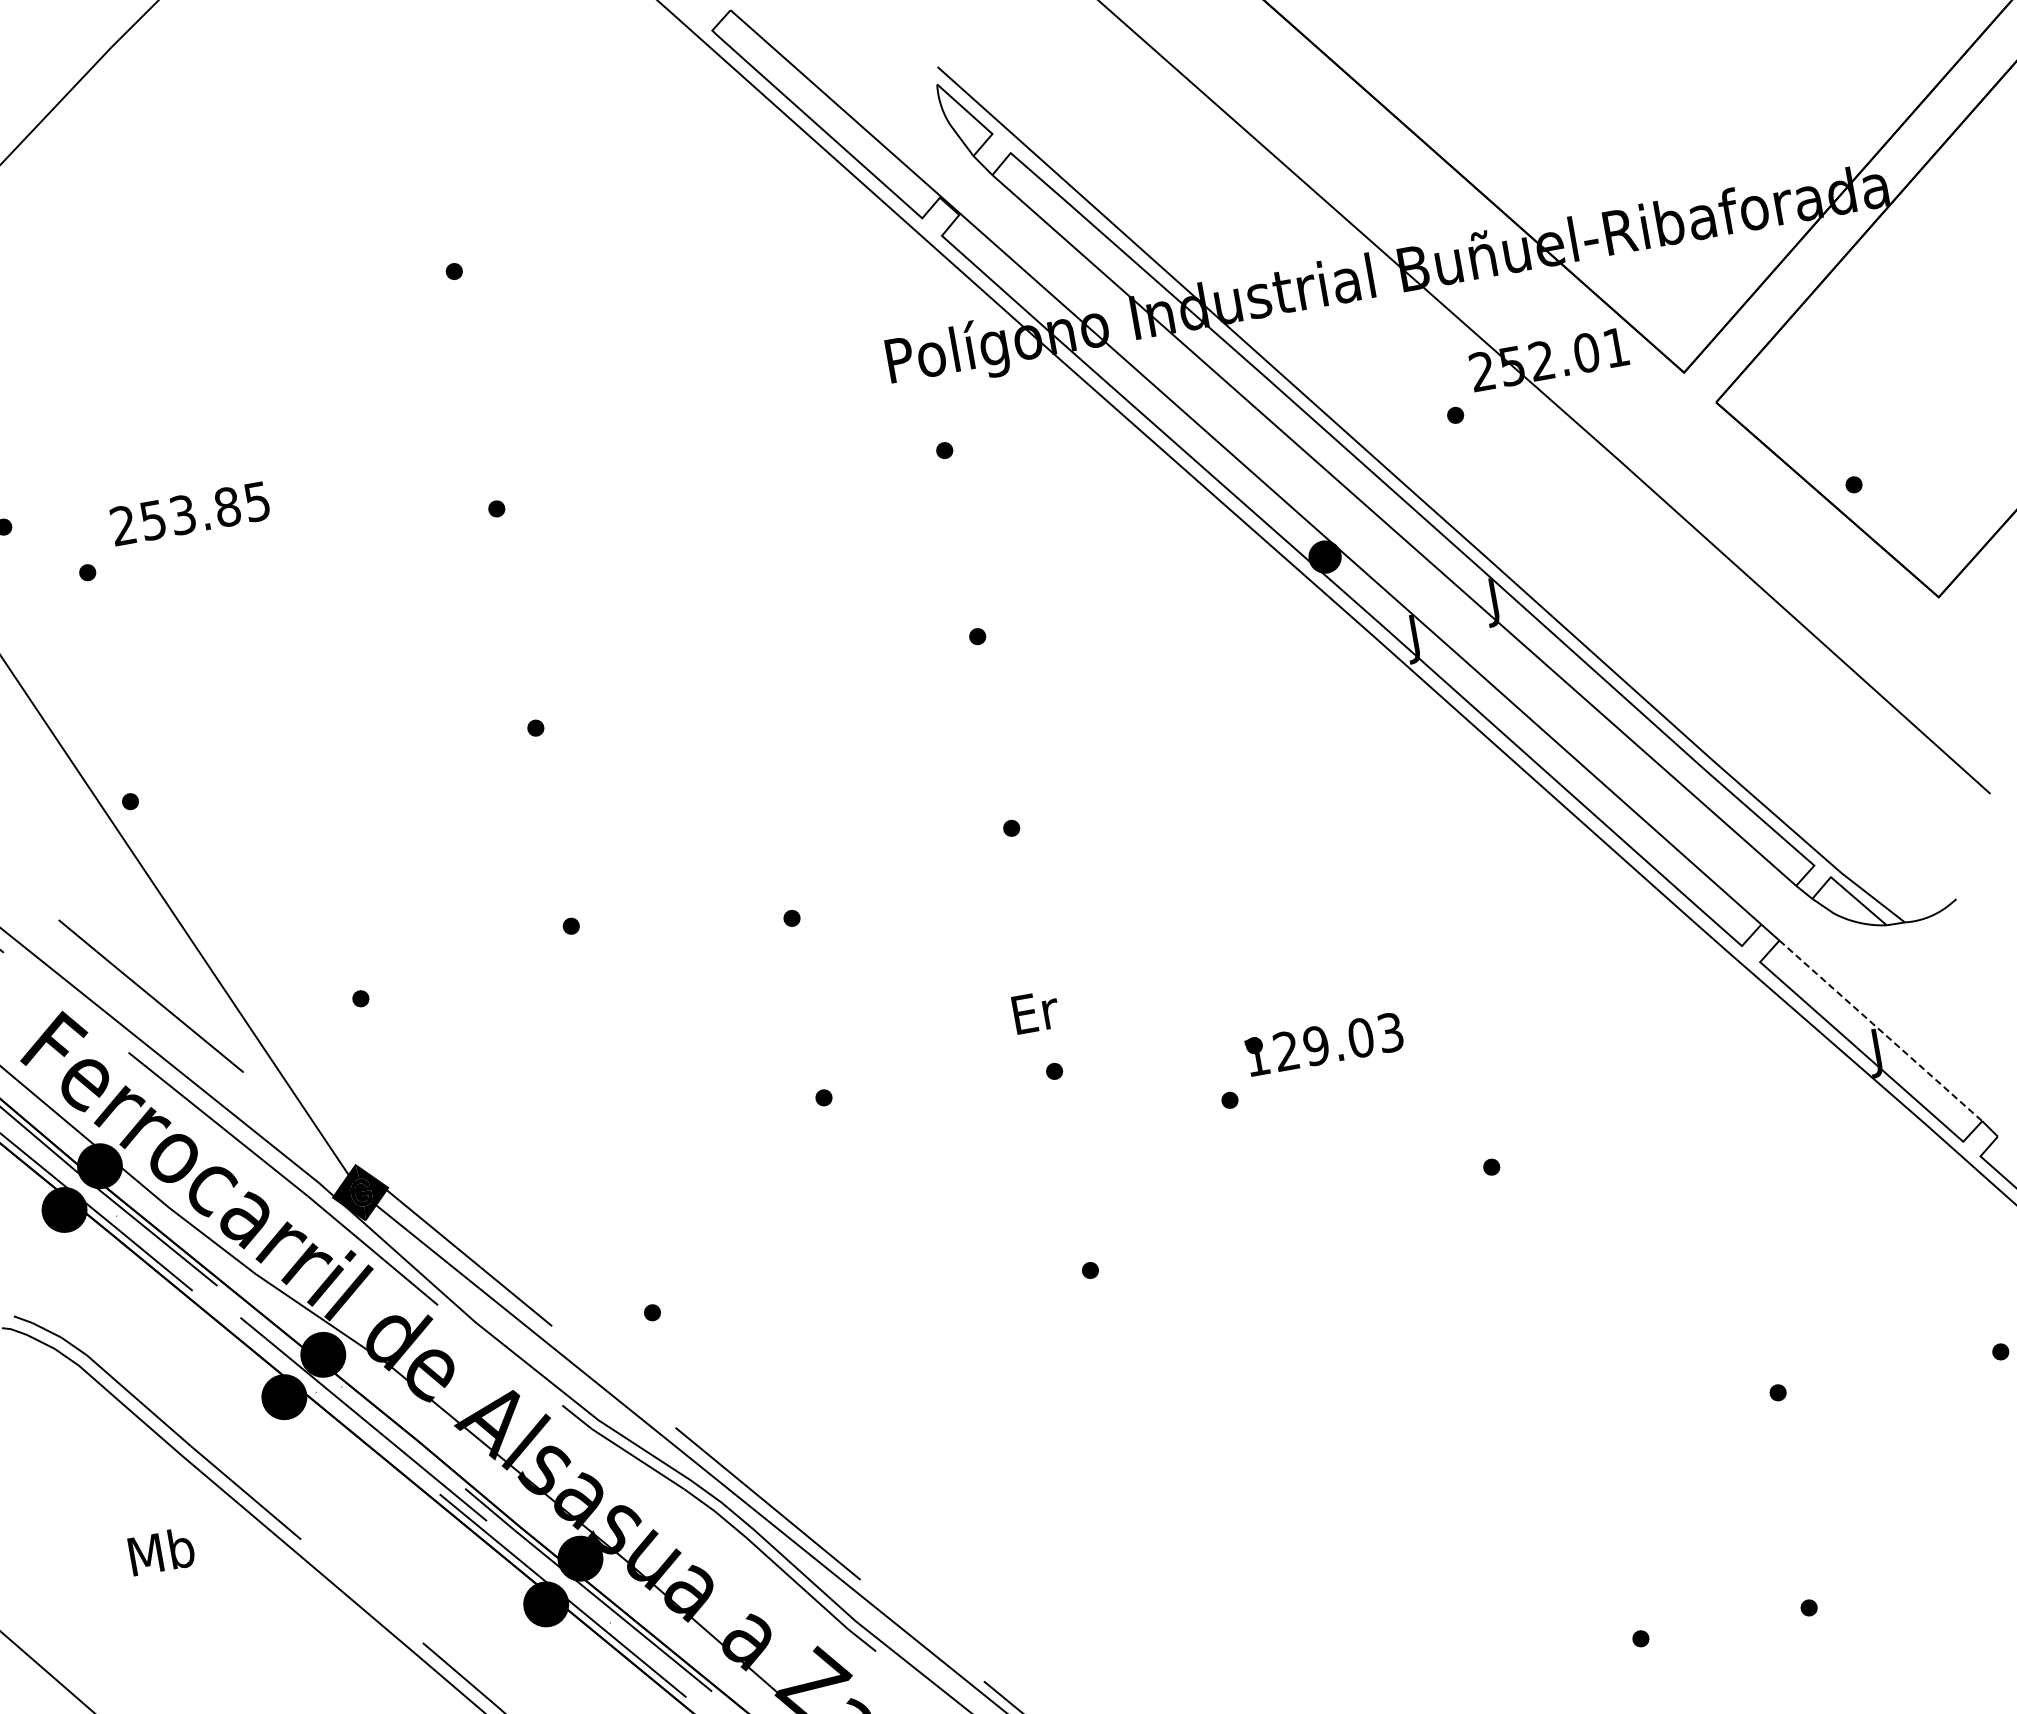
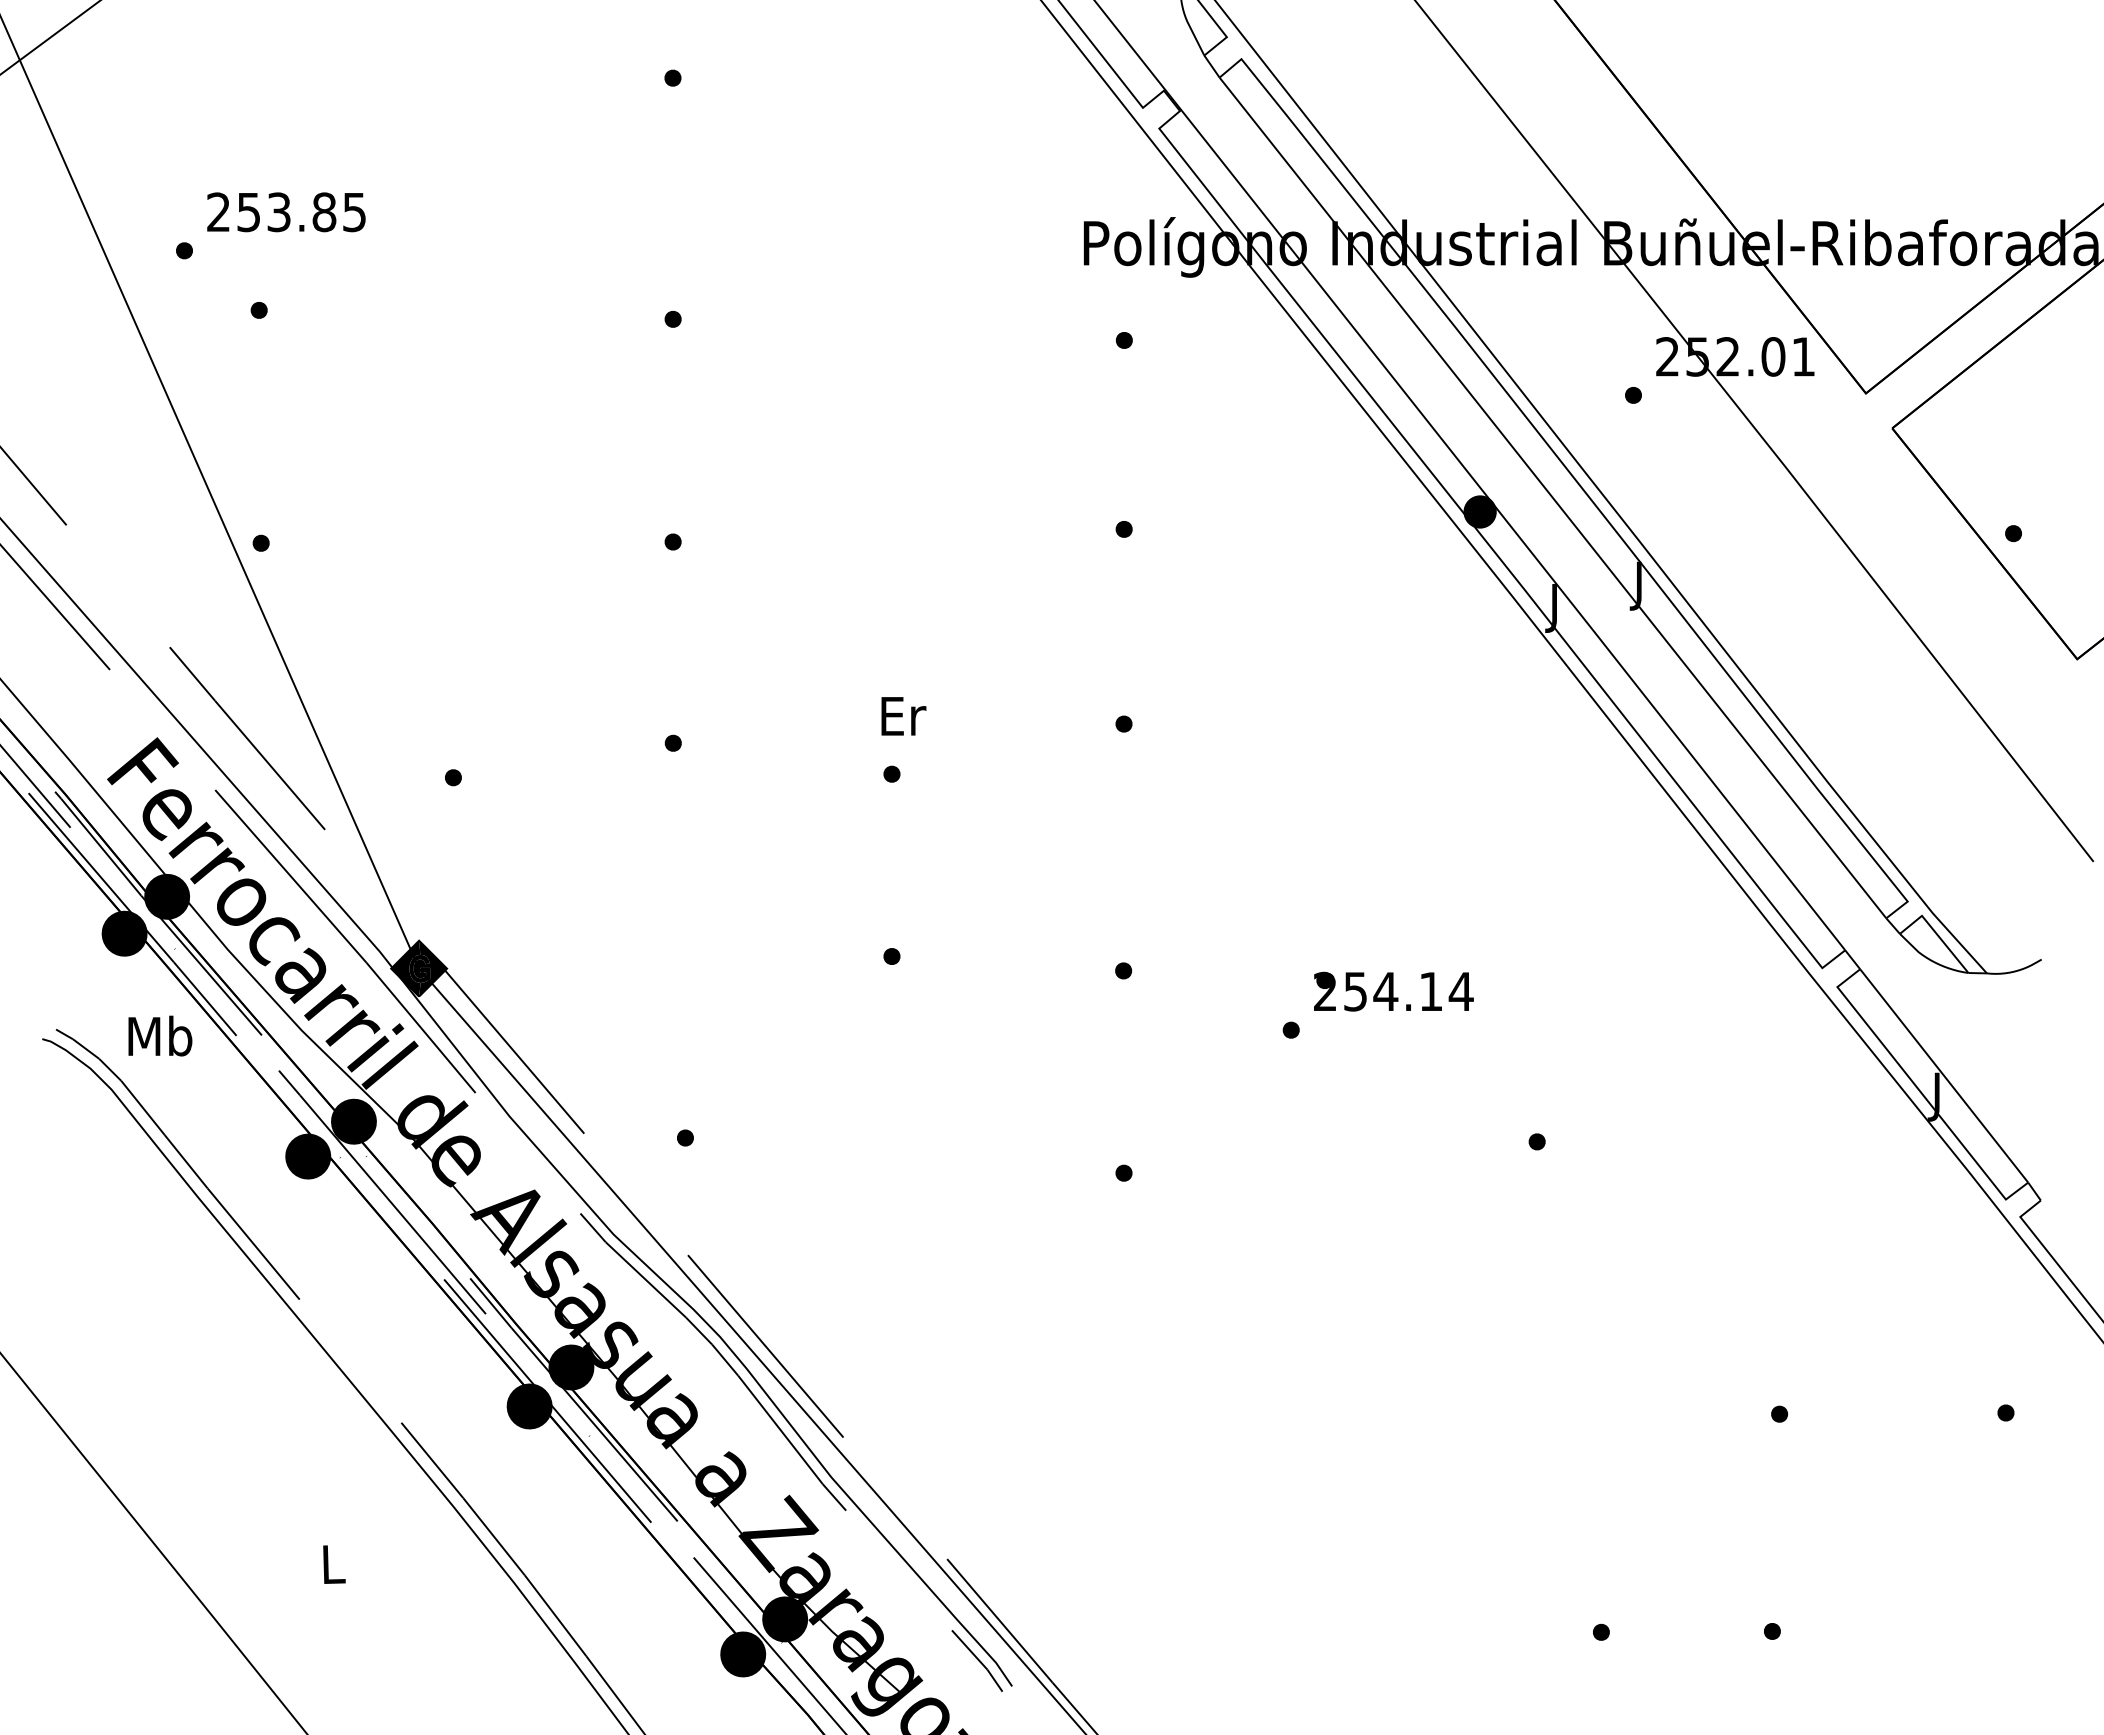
text: (190, 513) -> (286, 212), moved
text: (1035, 1012) -> (903, 716), moved
line: (1881, 1030) -> (1944, 1075), dashed -> solid
text: (1323, 1044) -> (1393, 991), 129.03 -> 254.14
text: (161, 1550) -> (160, 1035), moved

